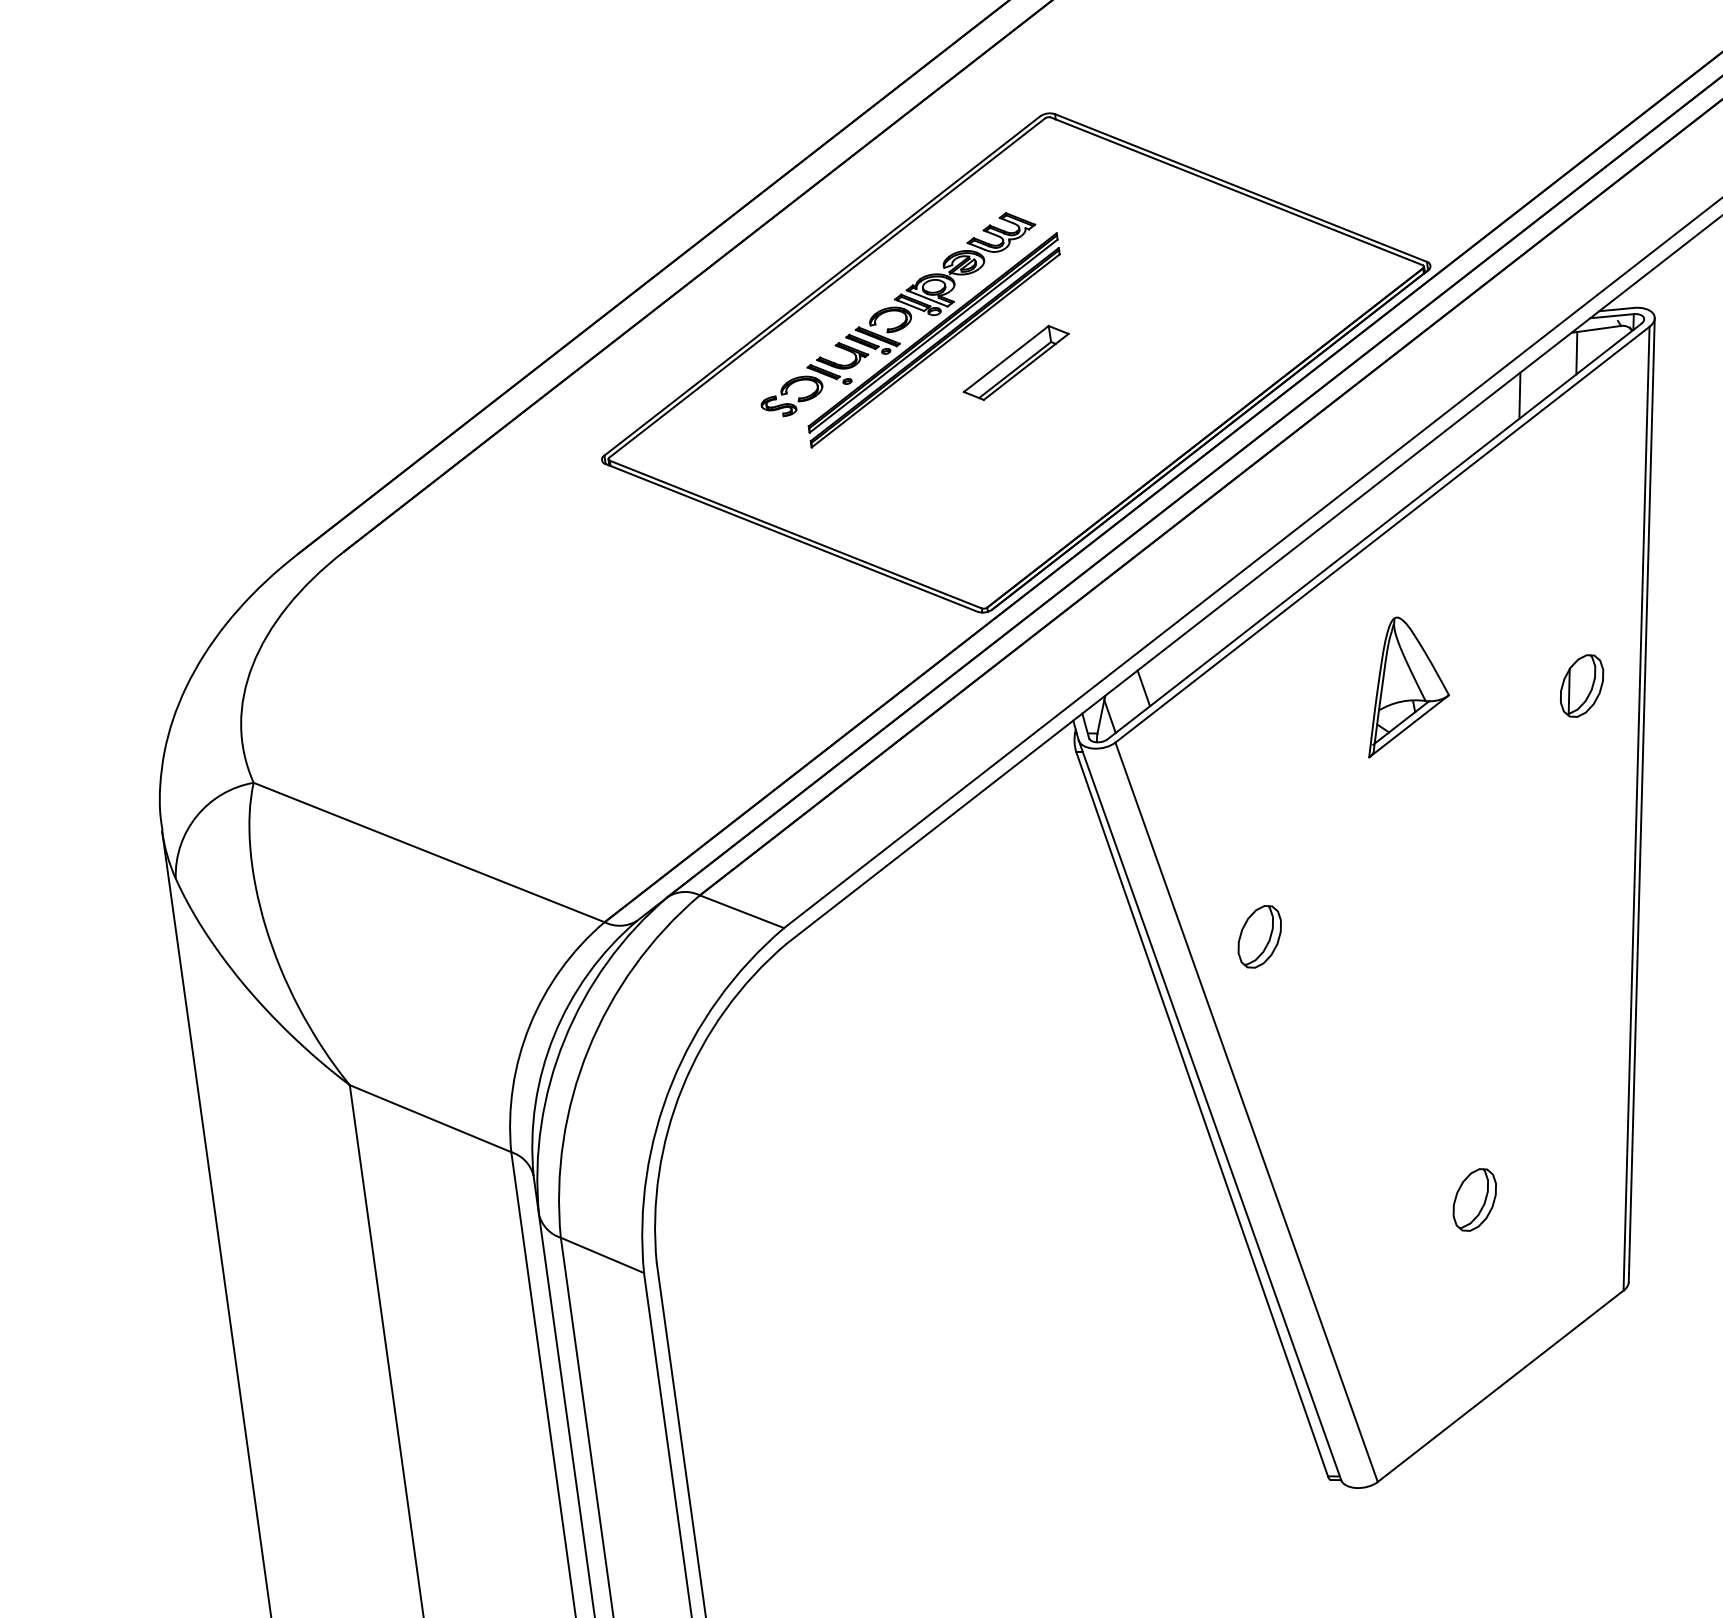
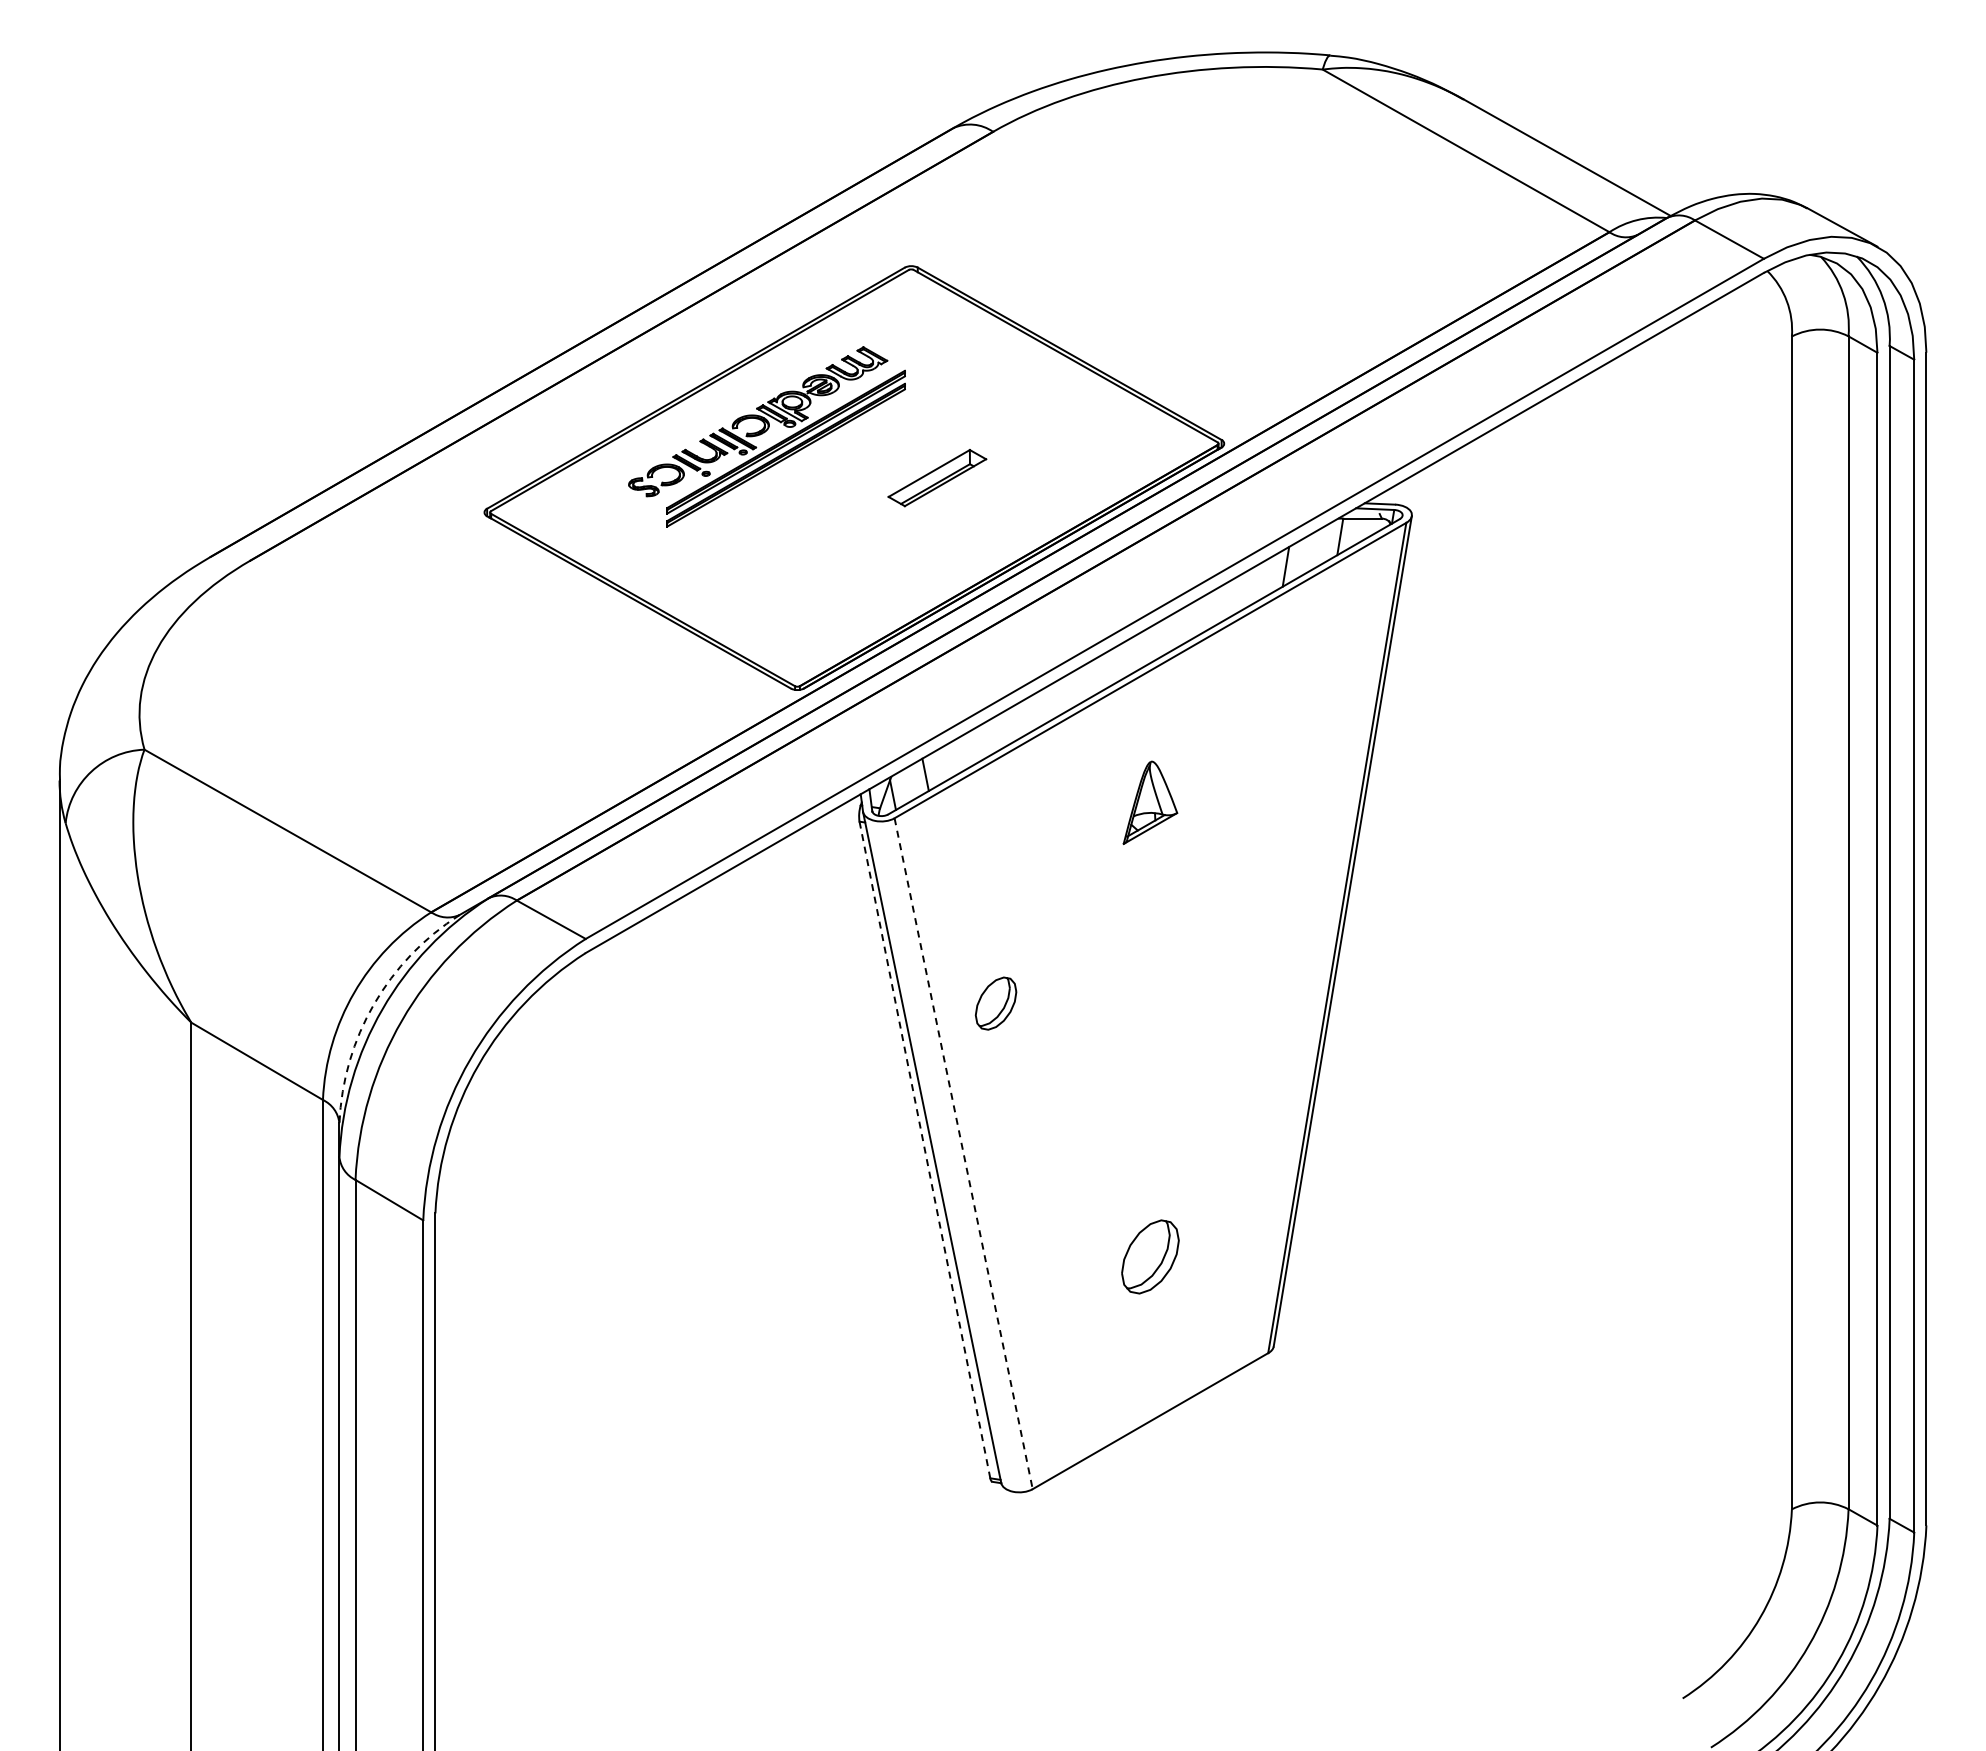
part: (1016, 363) -> (937, 478), moved
part: (1403, 684) -> (1150, 802), size x0.7
part: (1581, 686) -> (1304, 825), removed
arc: (554, 1035) -> (374, 1004), solid -> dashed
line: (1246, 1113) -> (963, 1154), solid -> dashed
line: (1201, 1114) -> (924, 1150), solid -> dashed
part: (1474, 1199) -> (1150, 1256), size x1.4

